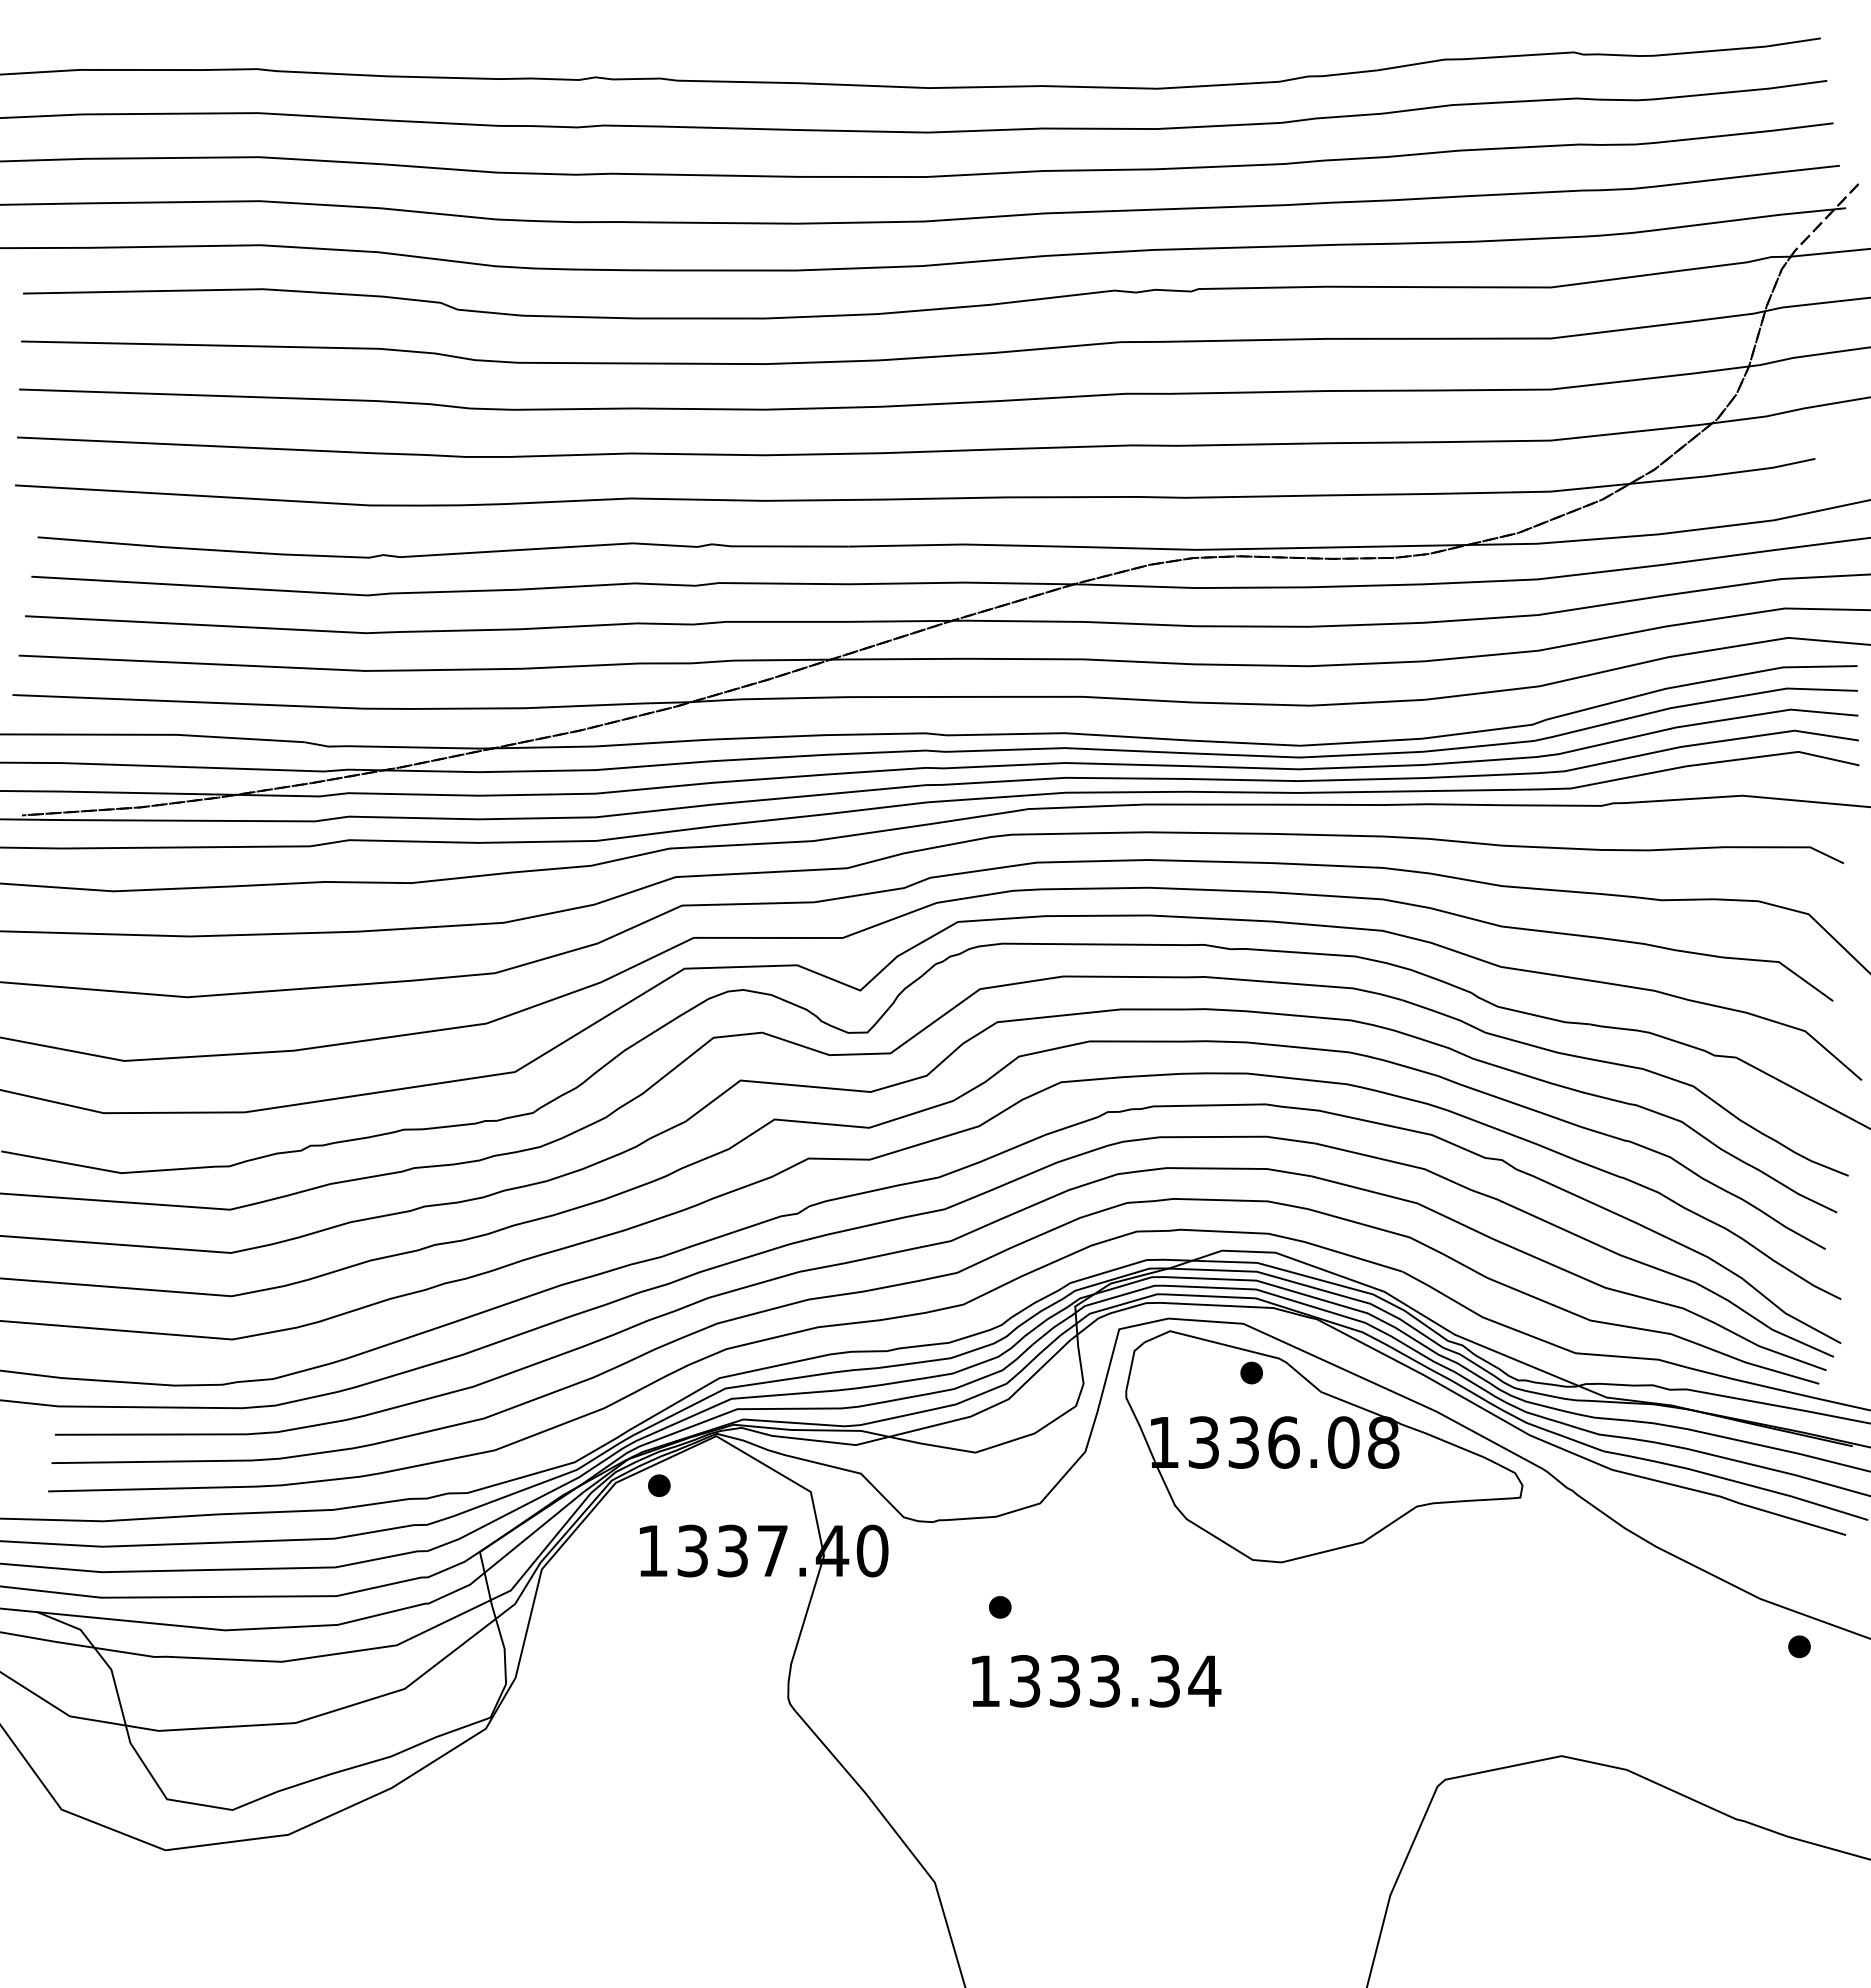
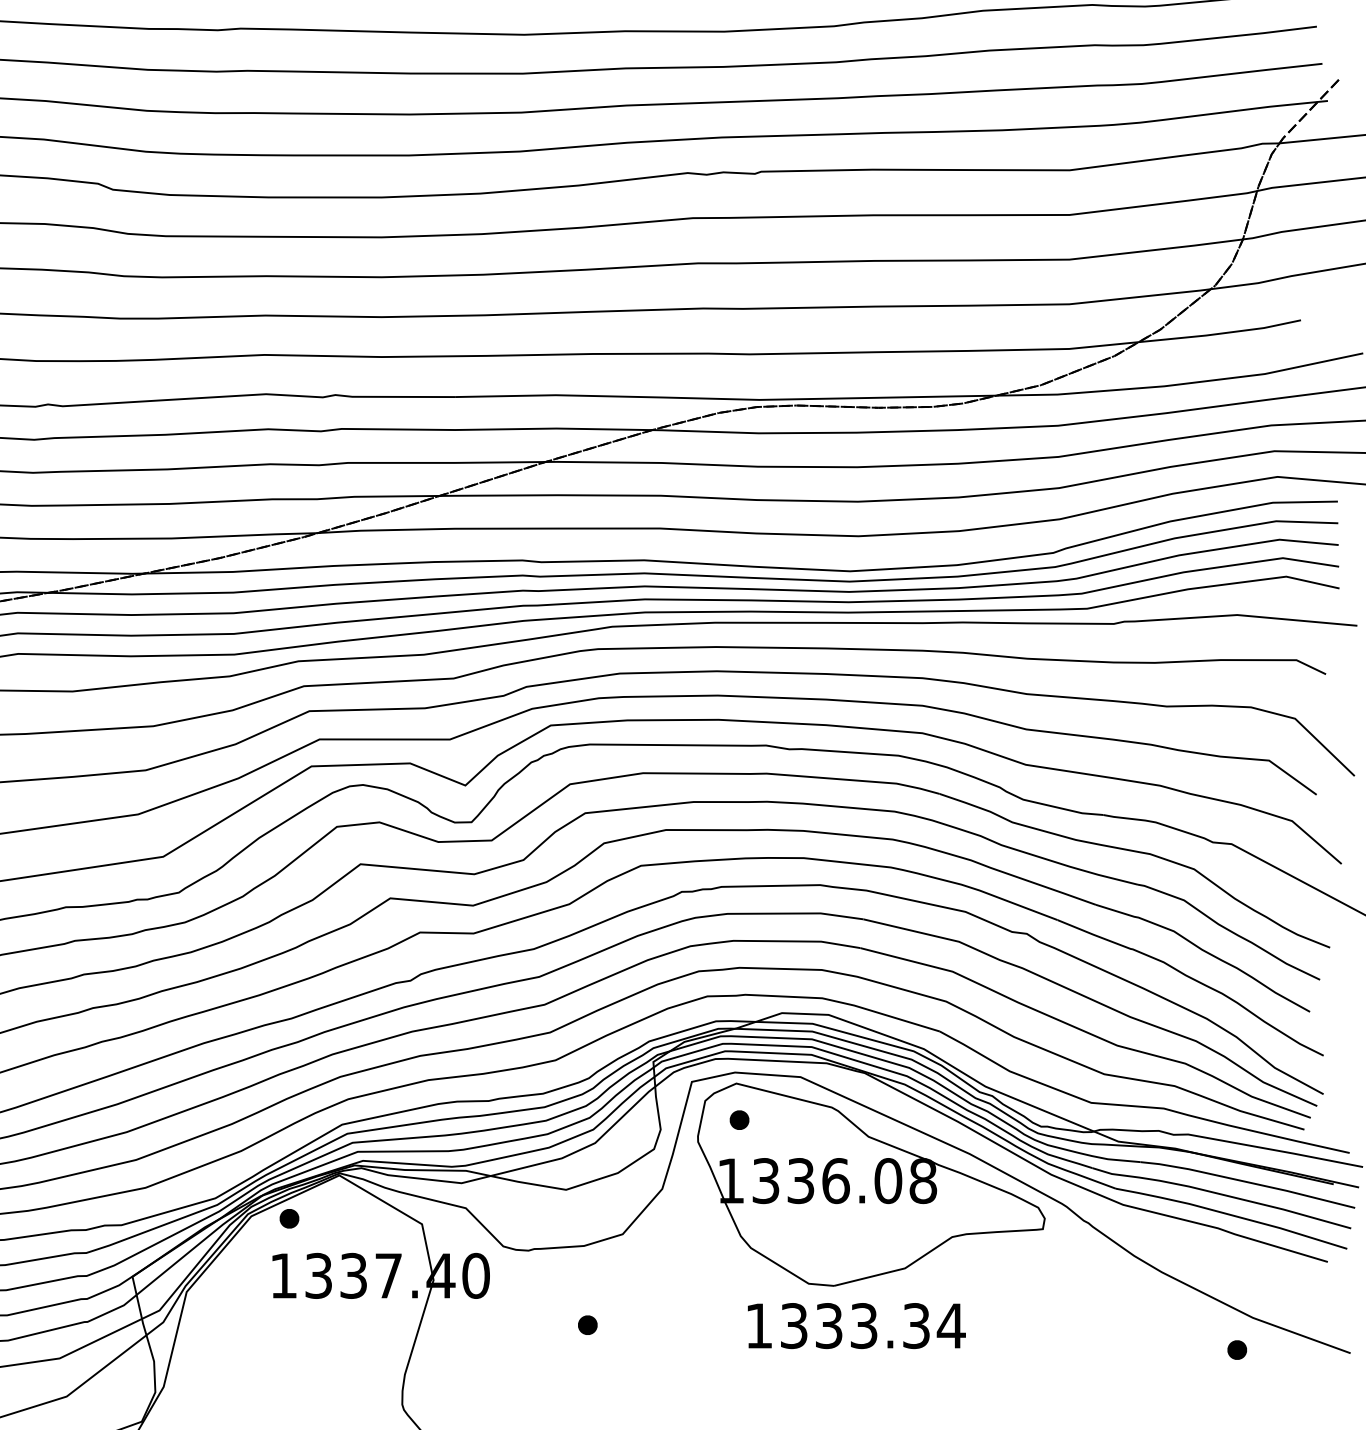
part: (1251, 1372) -> (739, 1119), moved
part: (1799, 1646) -> (1237, 1349), moved
text: (1096, 1681) -> (856, 1326), moved

